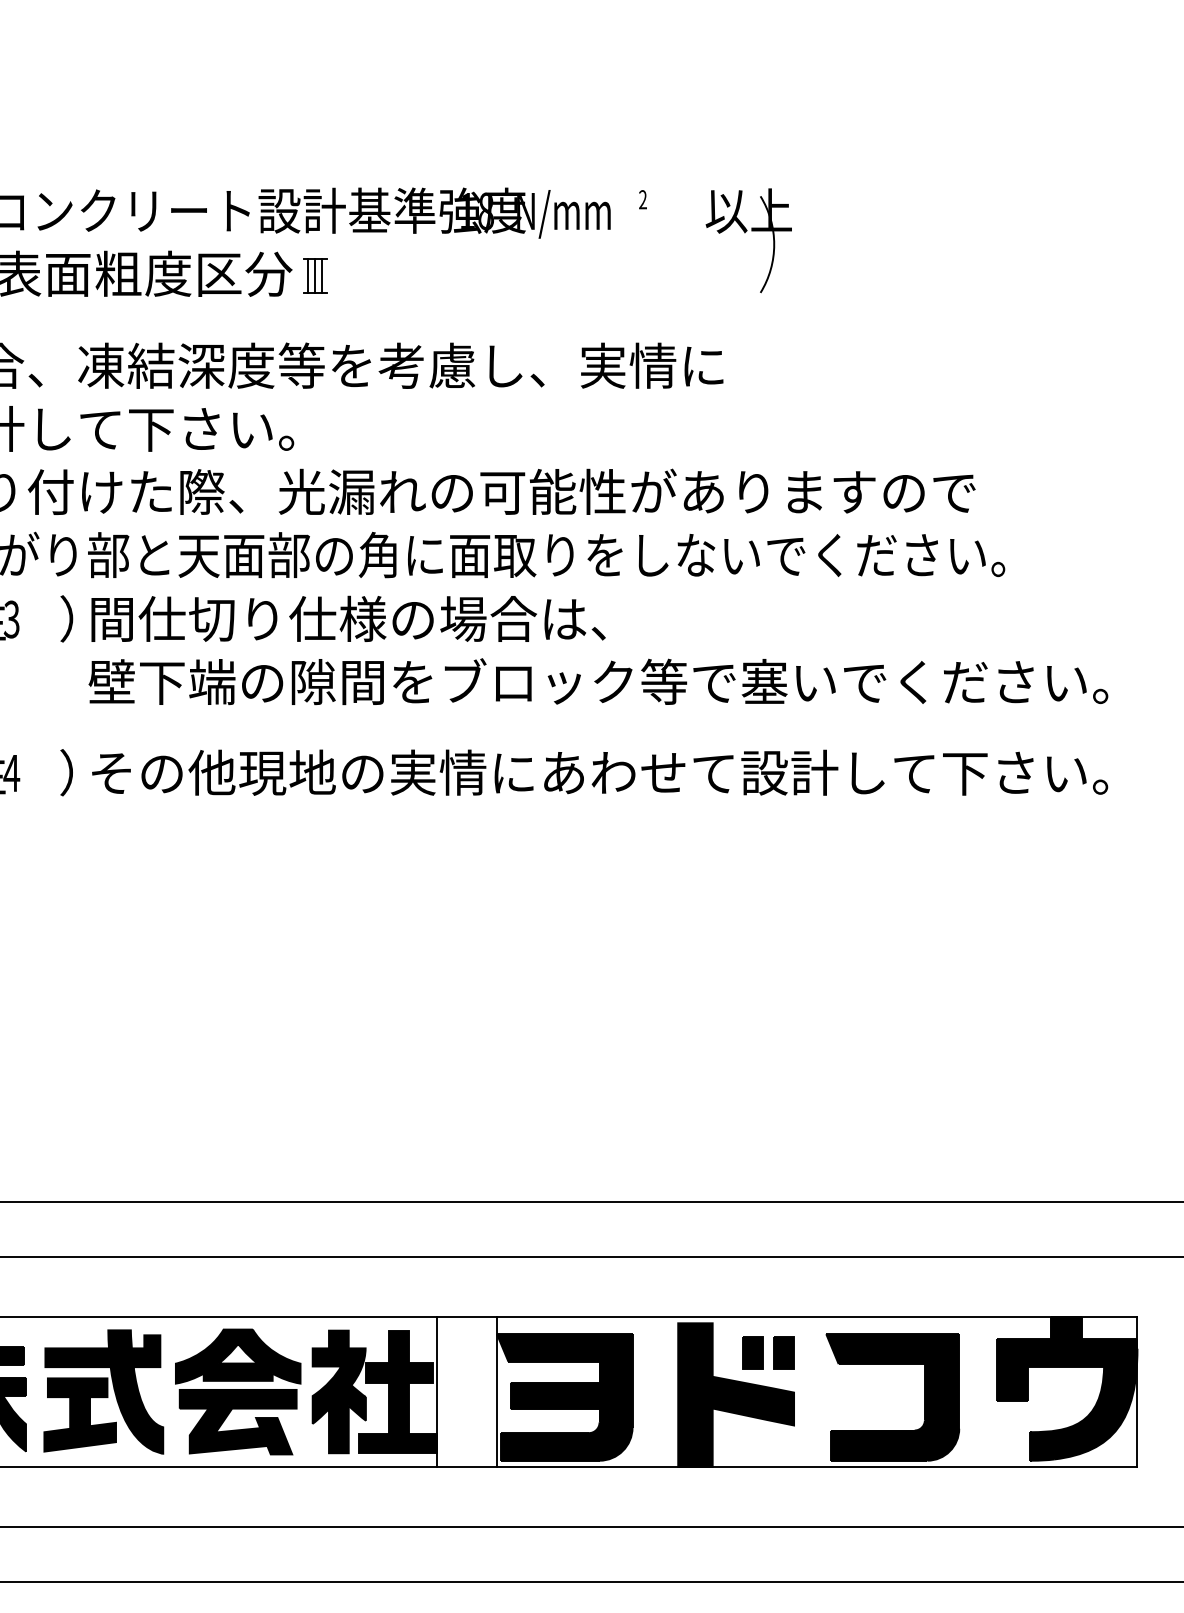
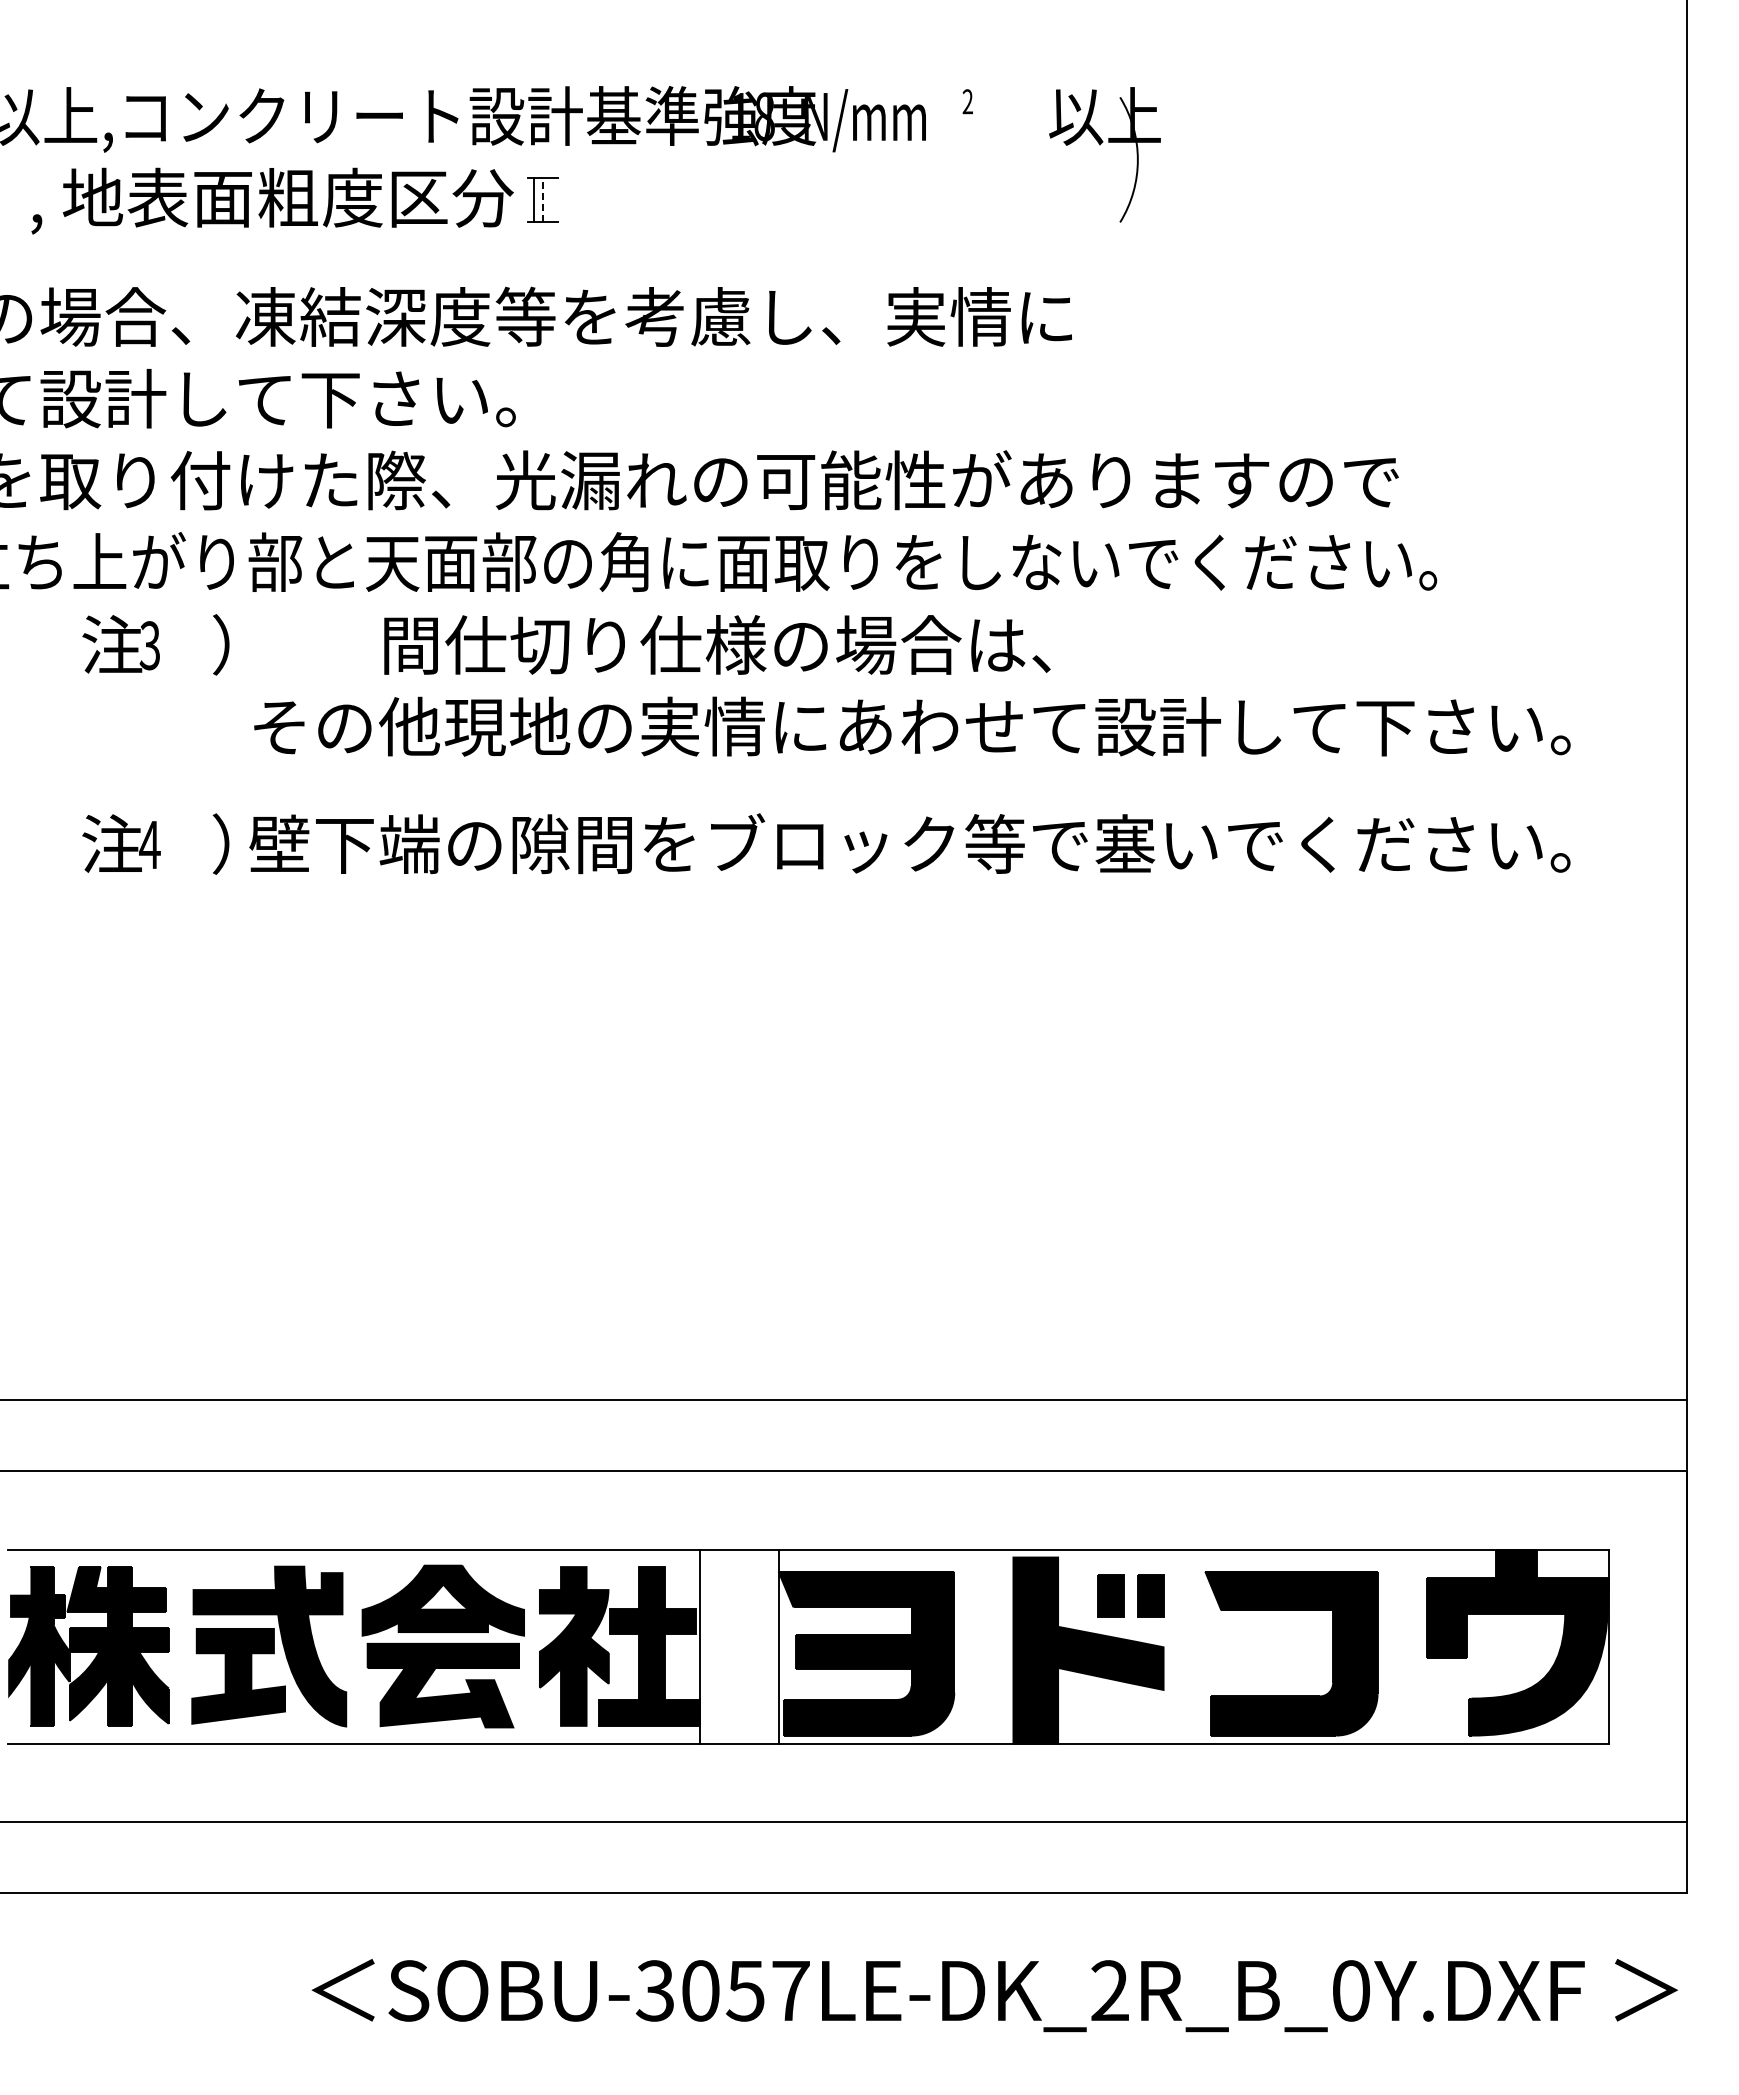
line: (315, 275) -> (543, 199), solid -> dashed
line: (322, 275) -> (552, 200), removed
text: (348, 618) -> (717, 644), moved
text: (537, 681) -> (831, 725), 壁下端の隙間をブロック等で塞いでください。 -> その他現地の実情にあわせて設計して下さい。
text: (537, 772) -> (831, 843), その他現地の実情にあわせて設計して下さい。 -> 壁下端の隙間をブロック等で塞いでください。

